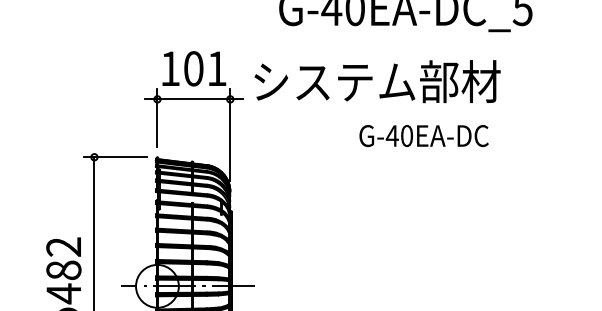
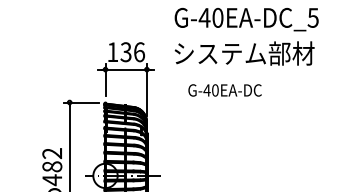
text: (204, 69) -> (132, 52), 101 -> 136
text: (377, 81) -> (244, 53), moved
text: (423, 136) -> (224, 90), moved

